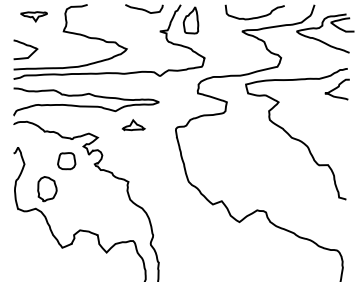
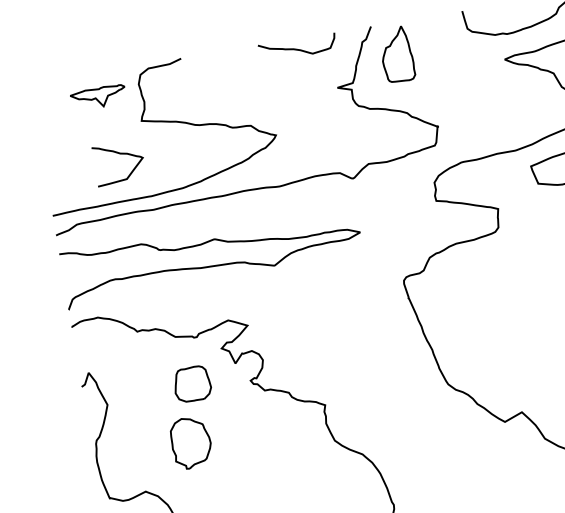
part: (33, 16) -> (97, 97), moved
curve: (27, 46) -> (121, 155), moved
part: (133, 125) -> (316, 288), removed
part: (47, 189) -> (191, 443), moved

